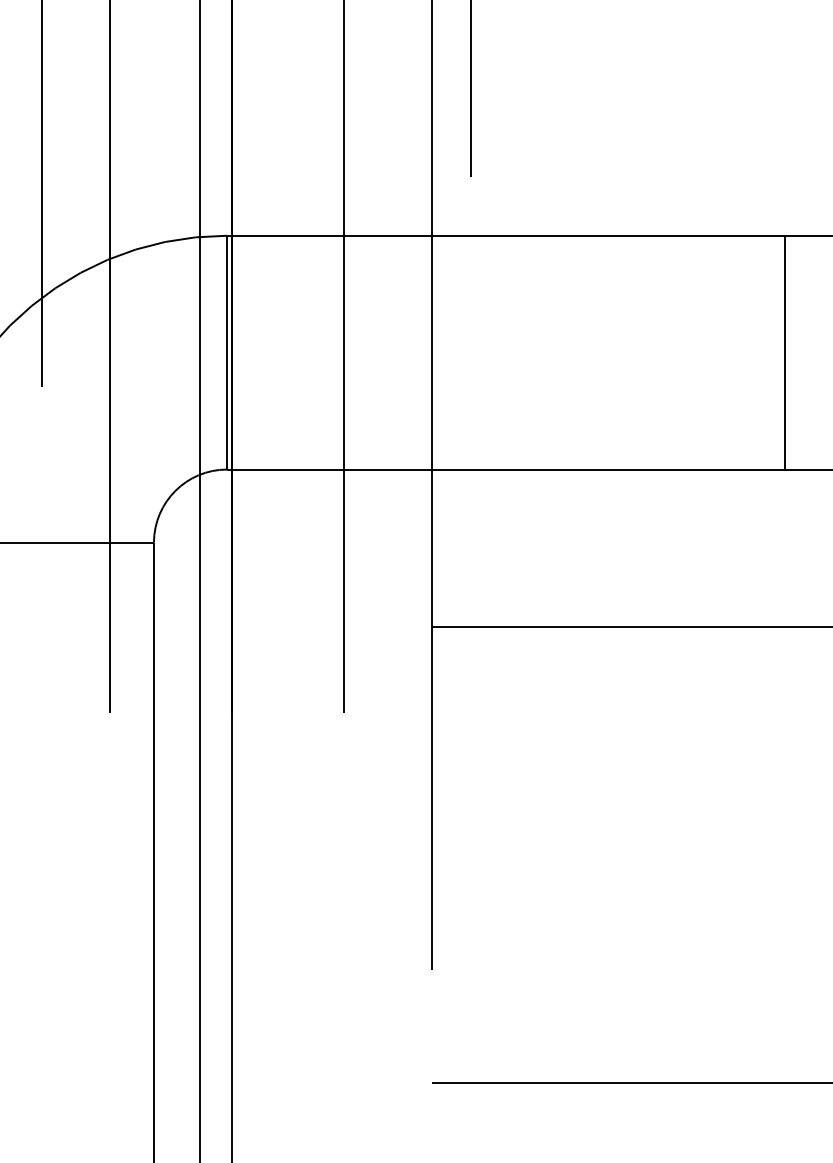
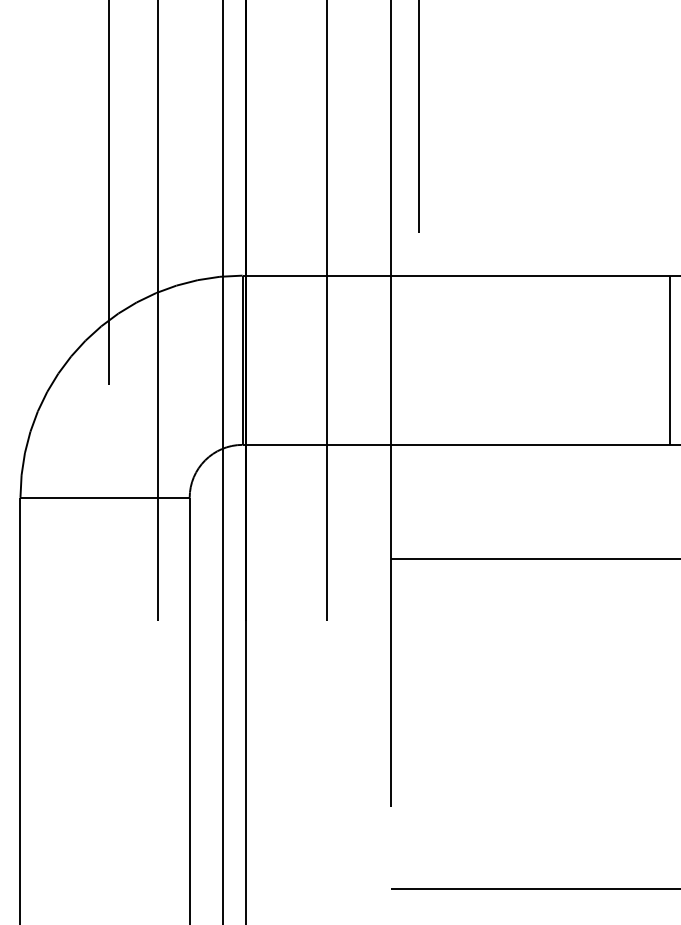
line: (785, 351) -> (670, 359), moved

